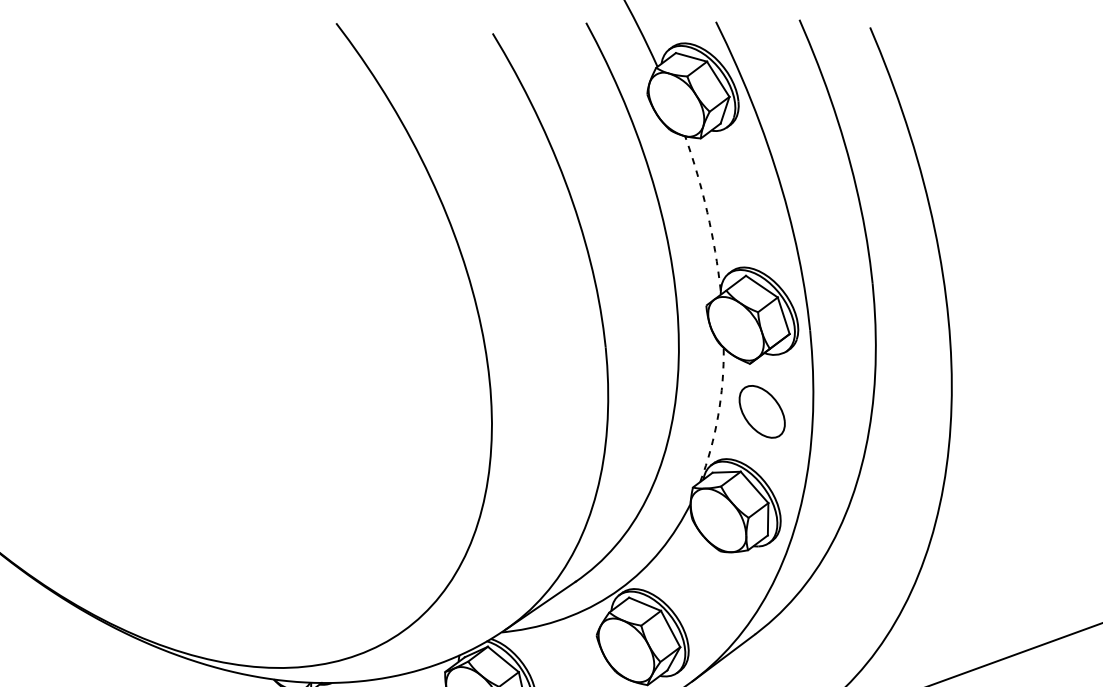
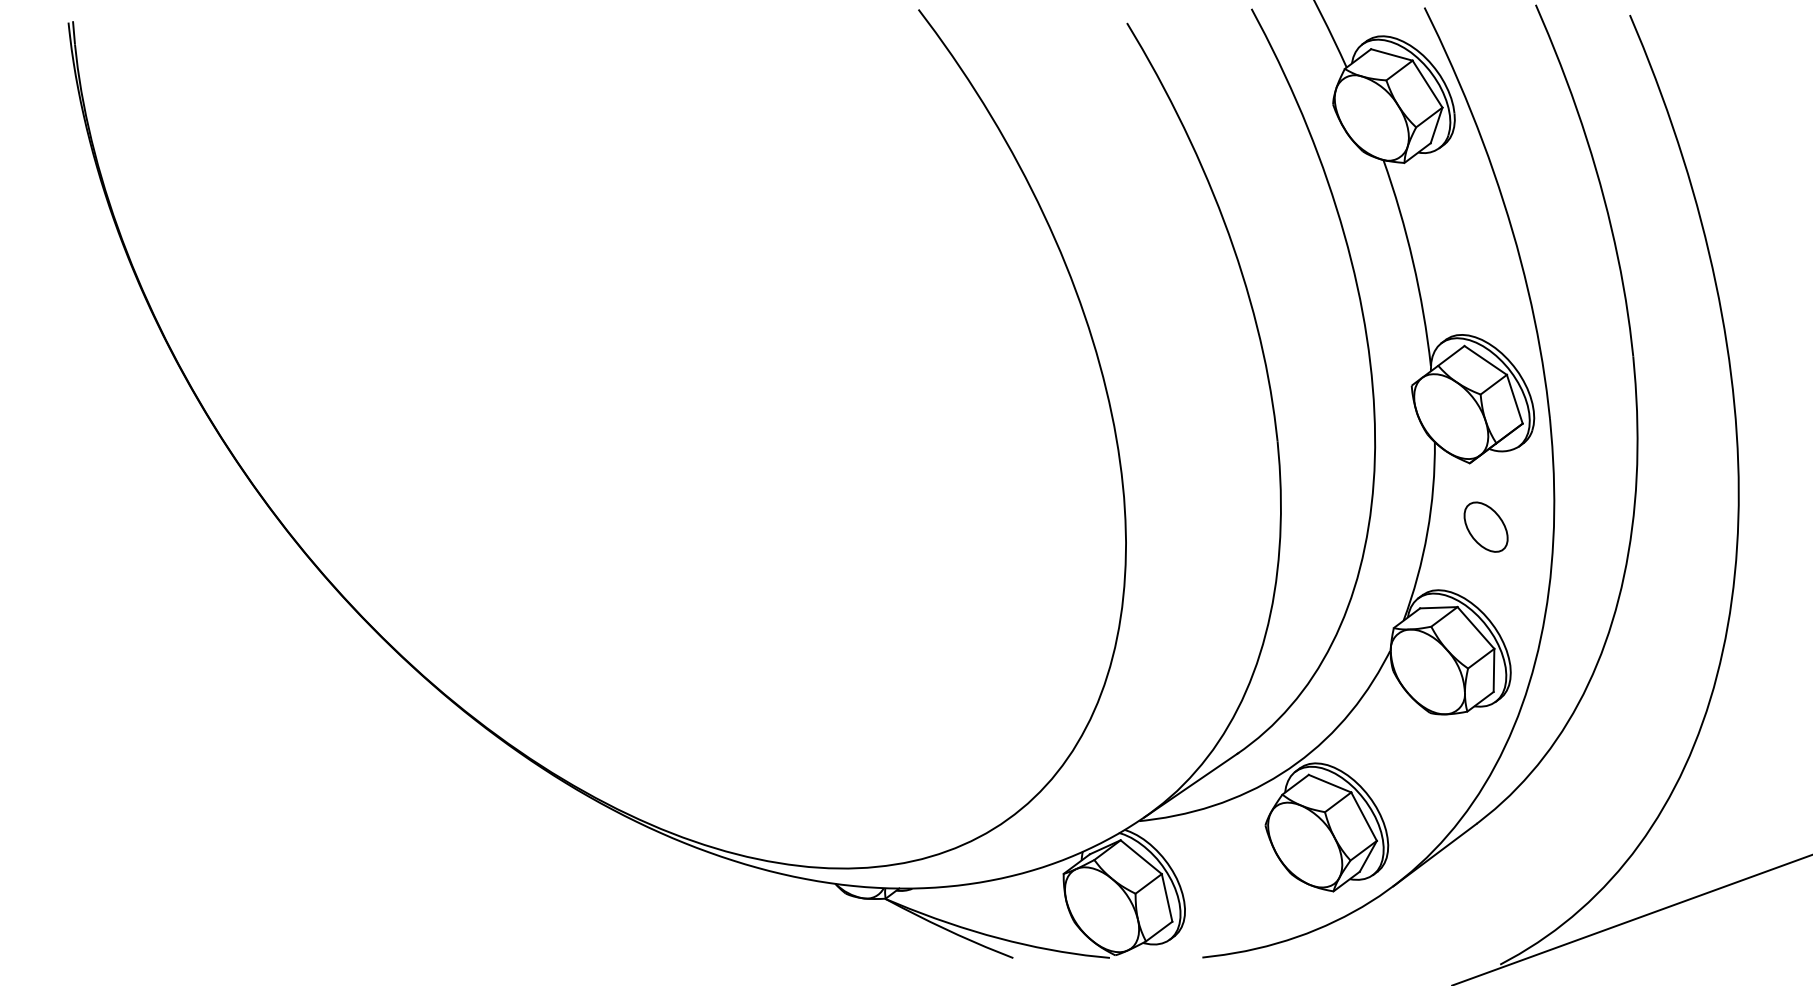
arc: (707, 212) -> (1413, 261), dashed -> solid
part: (761, 411) -> (1485, 526), size x0.71
arc: (718, 415) -> (1427, 532), dashed -> solid

